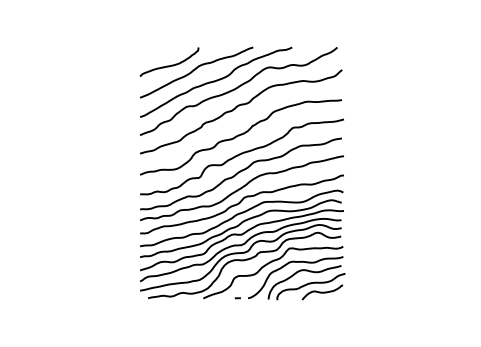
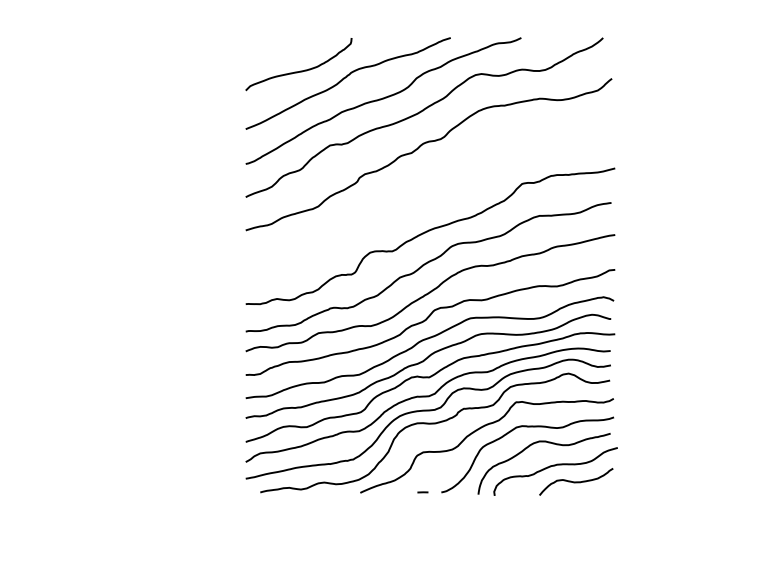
curve: (239, 136) -> (425, 199), removed

